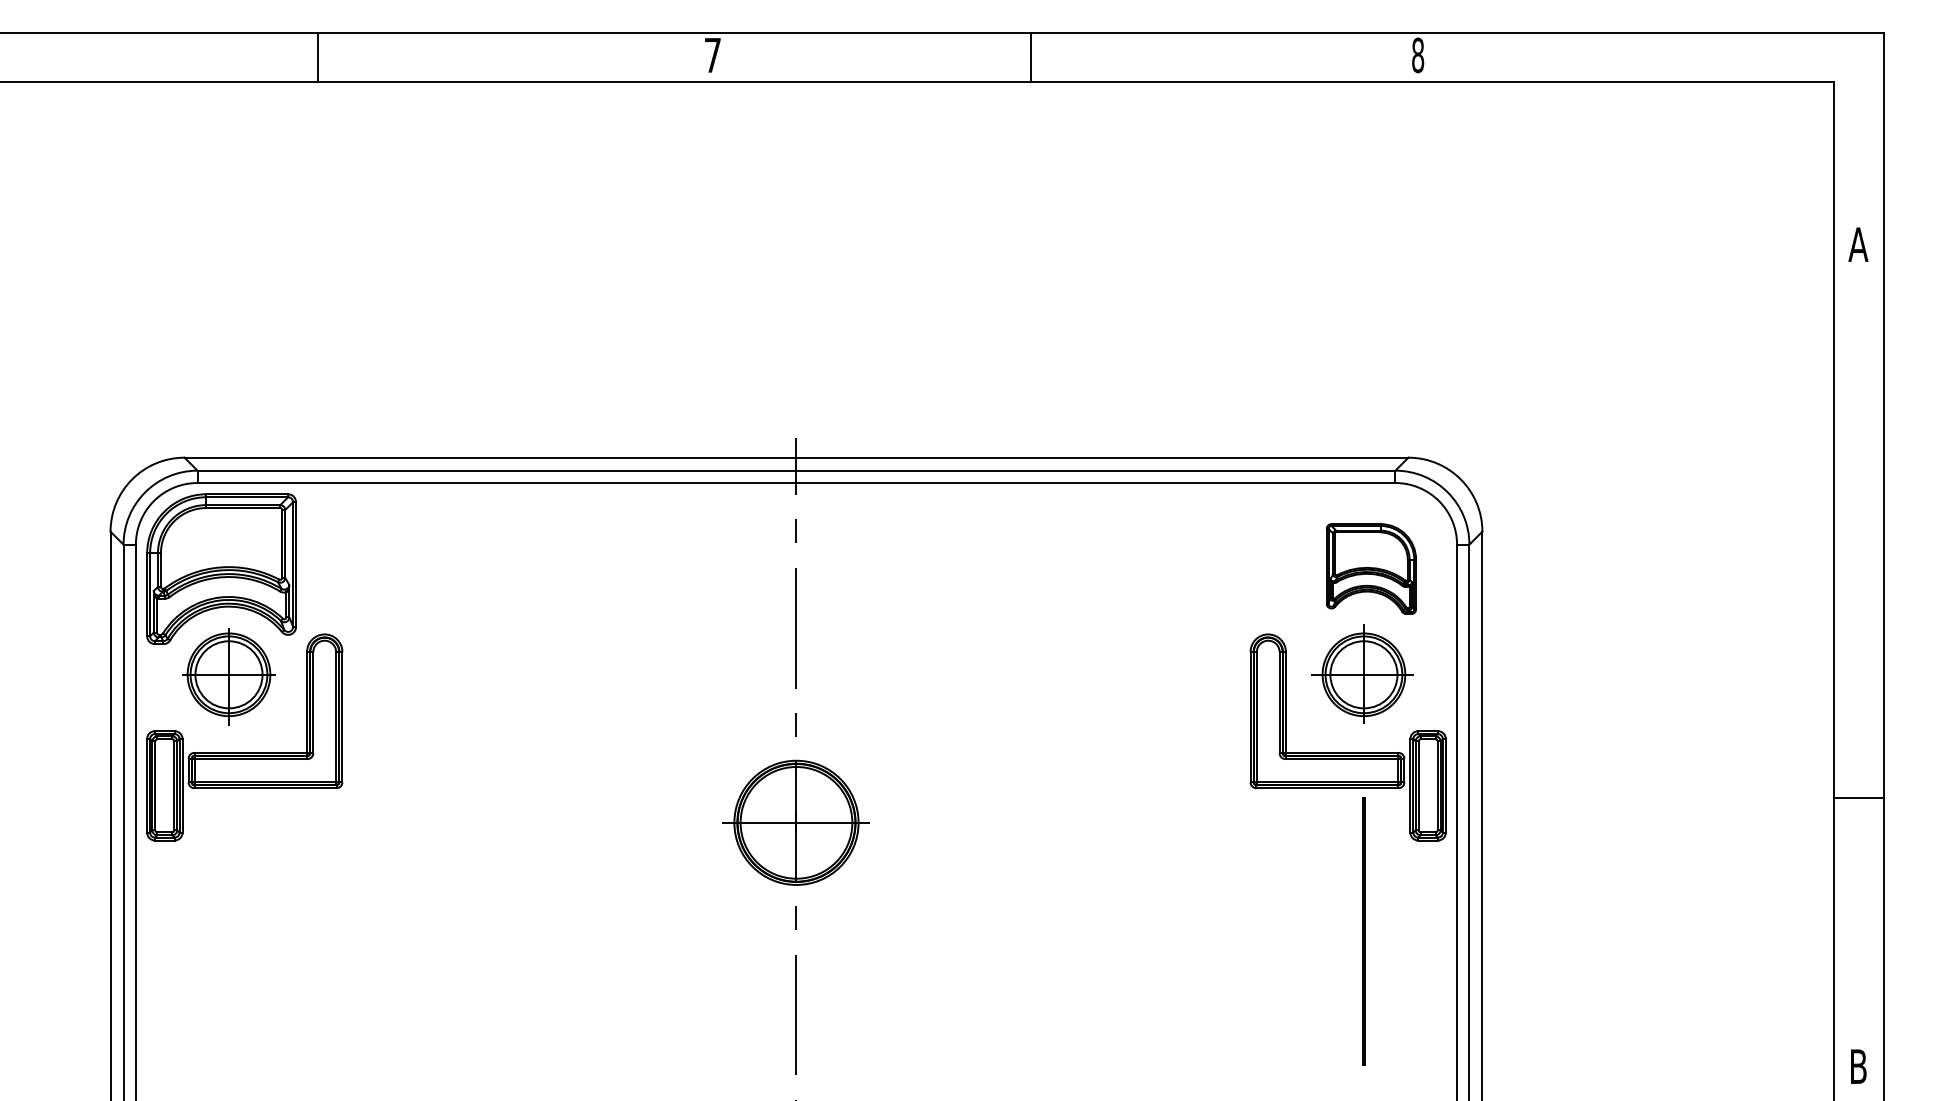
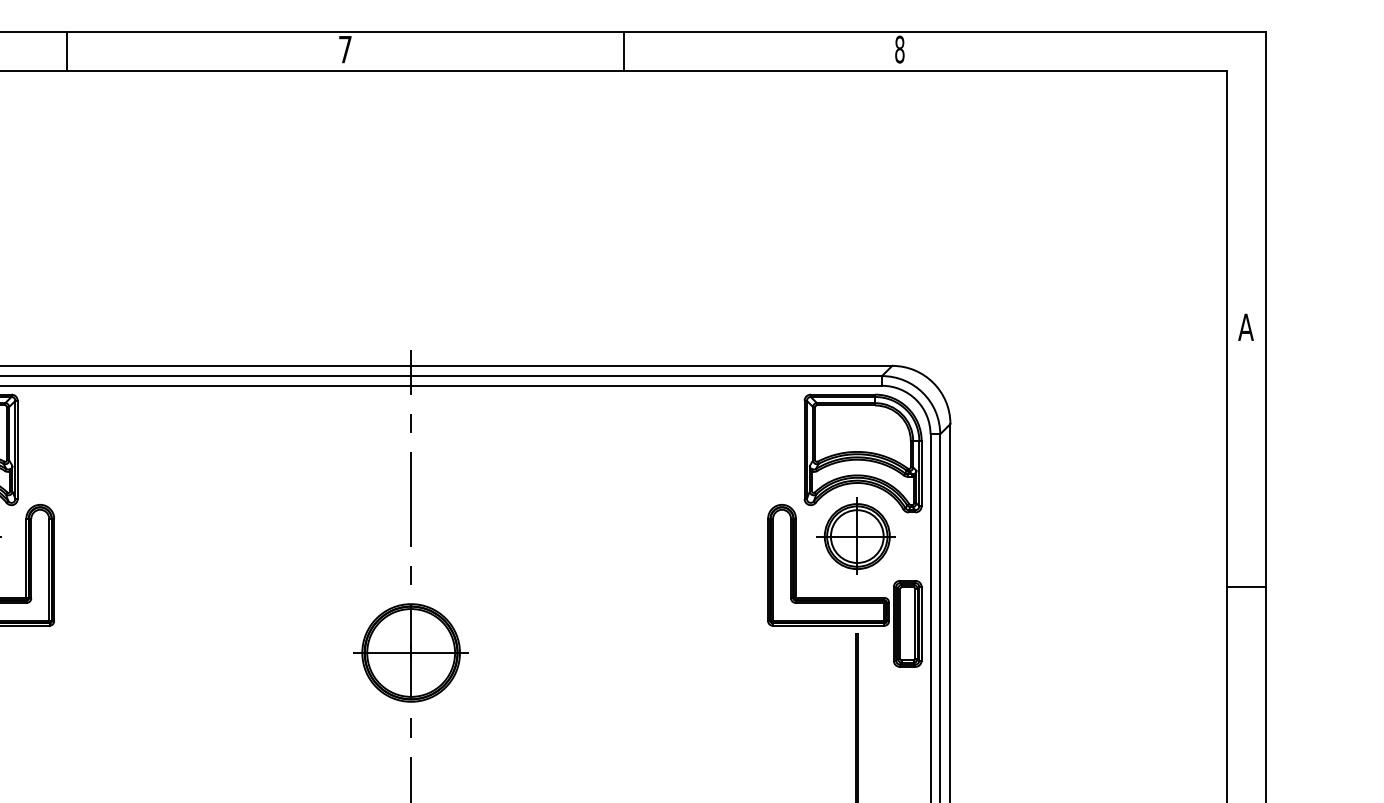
line: (318, 57) -> (66, 51), moved
line: (1030, 57) -> (623, 51), moved
text: (1858, 244) -> (1246, 327), moved
part: (1371, 568) -> (863, 453), size x1.67
line: (1858, 798) -> (1246, 586), moved

